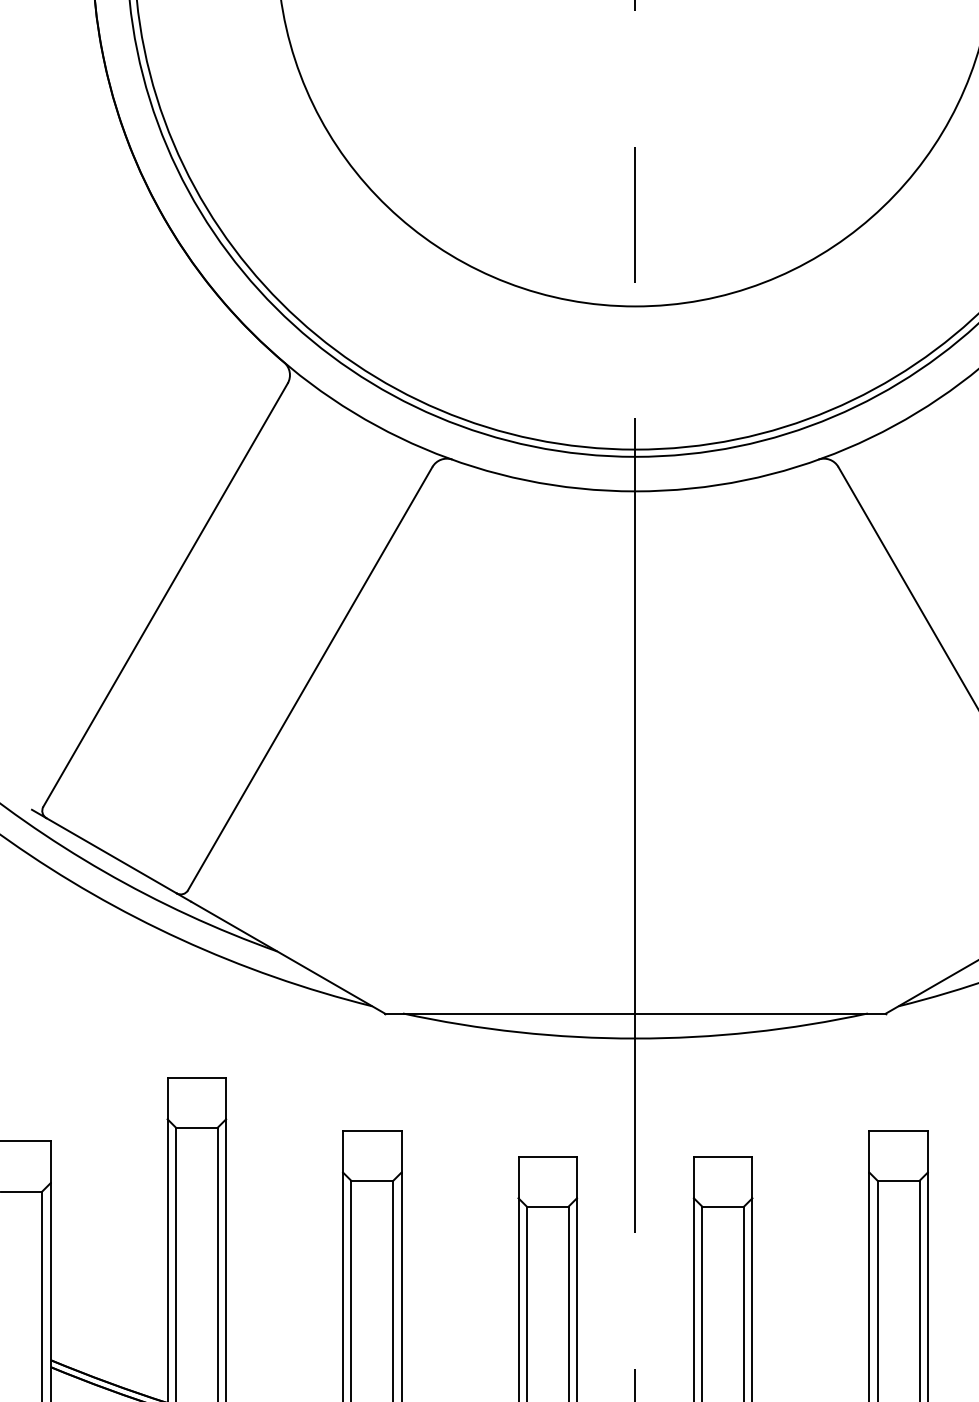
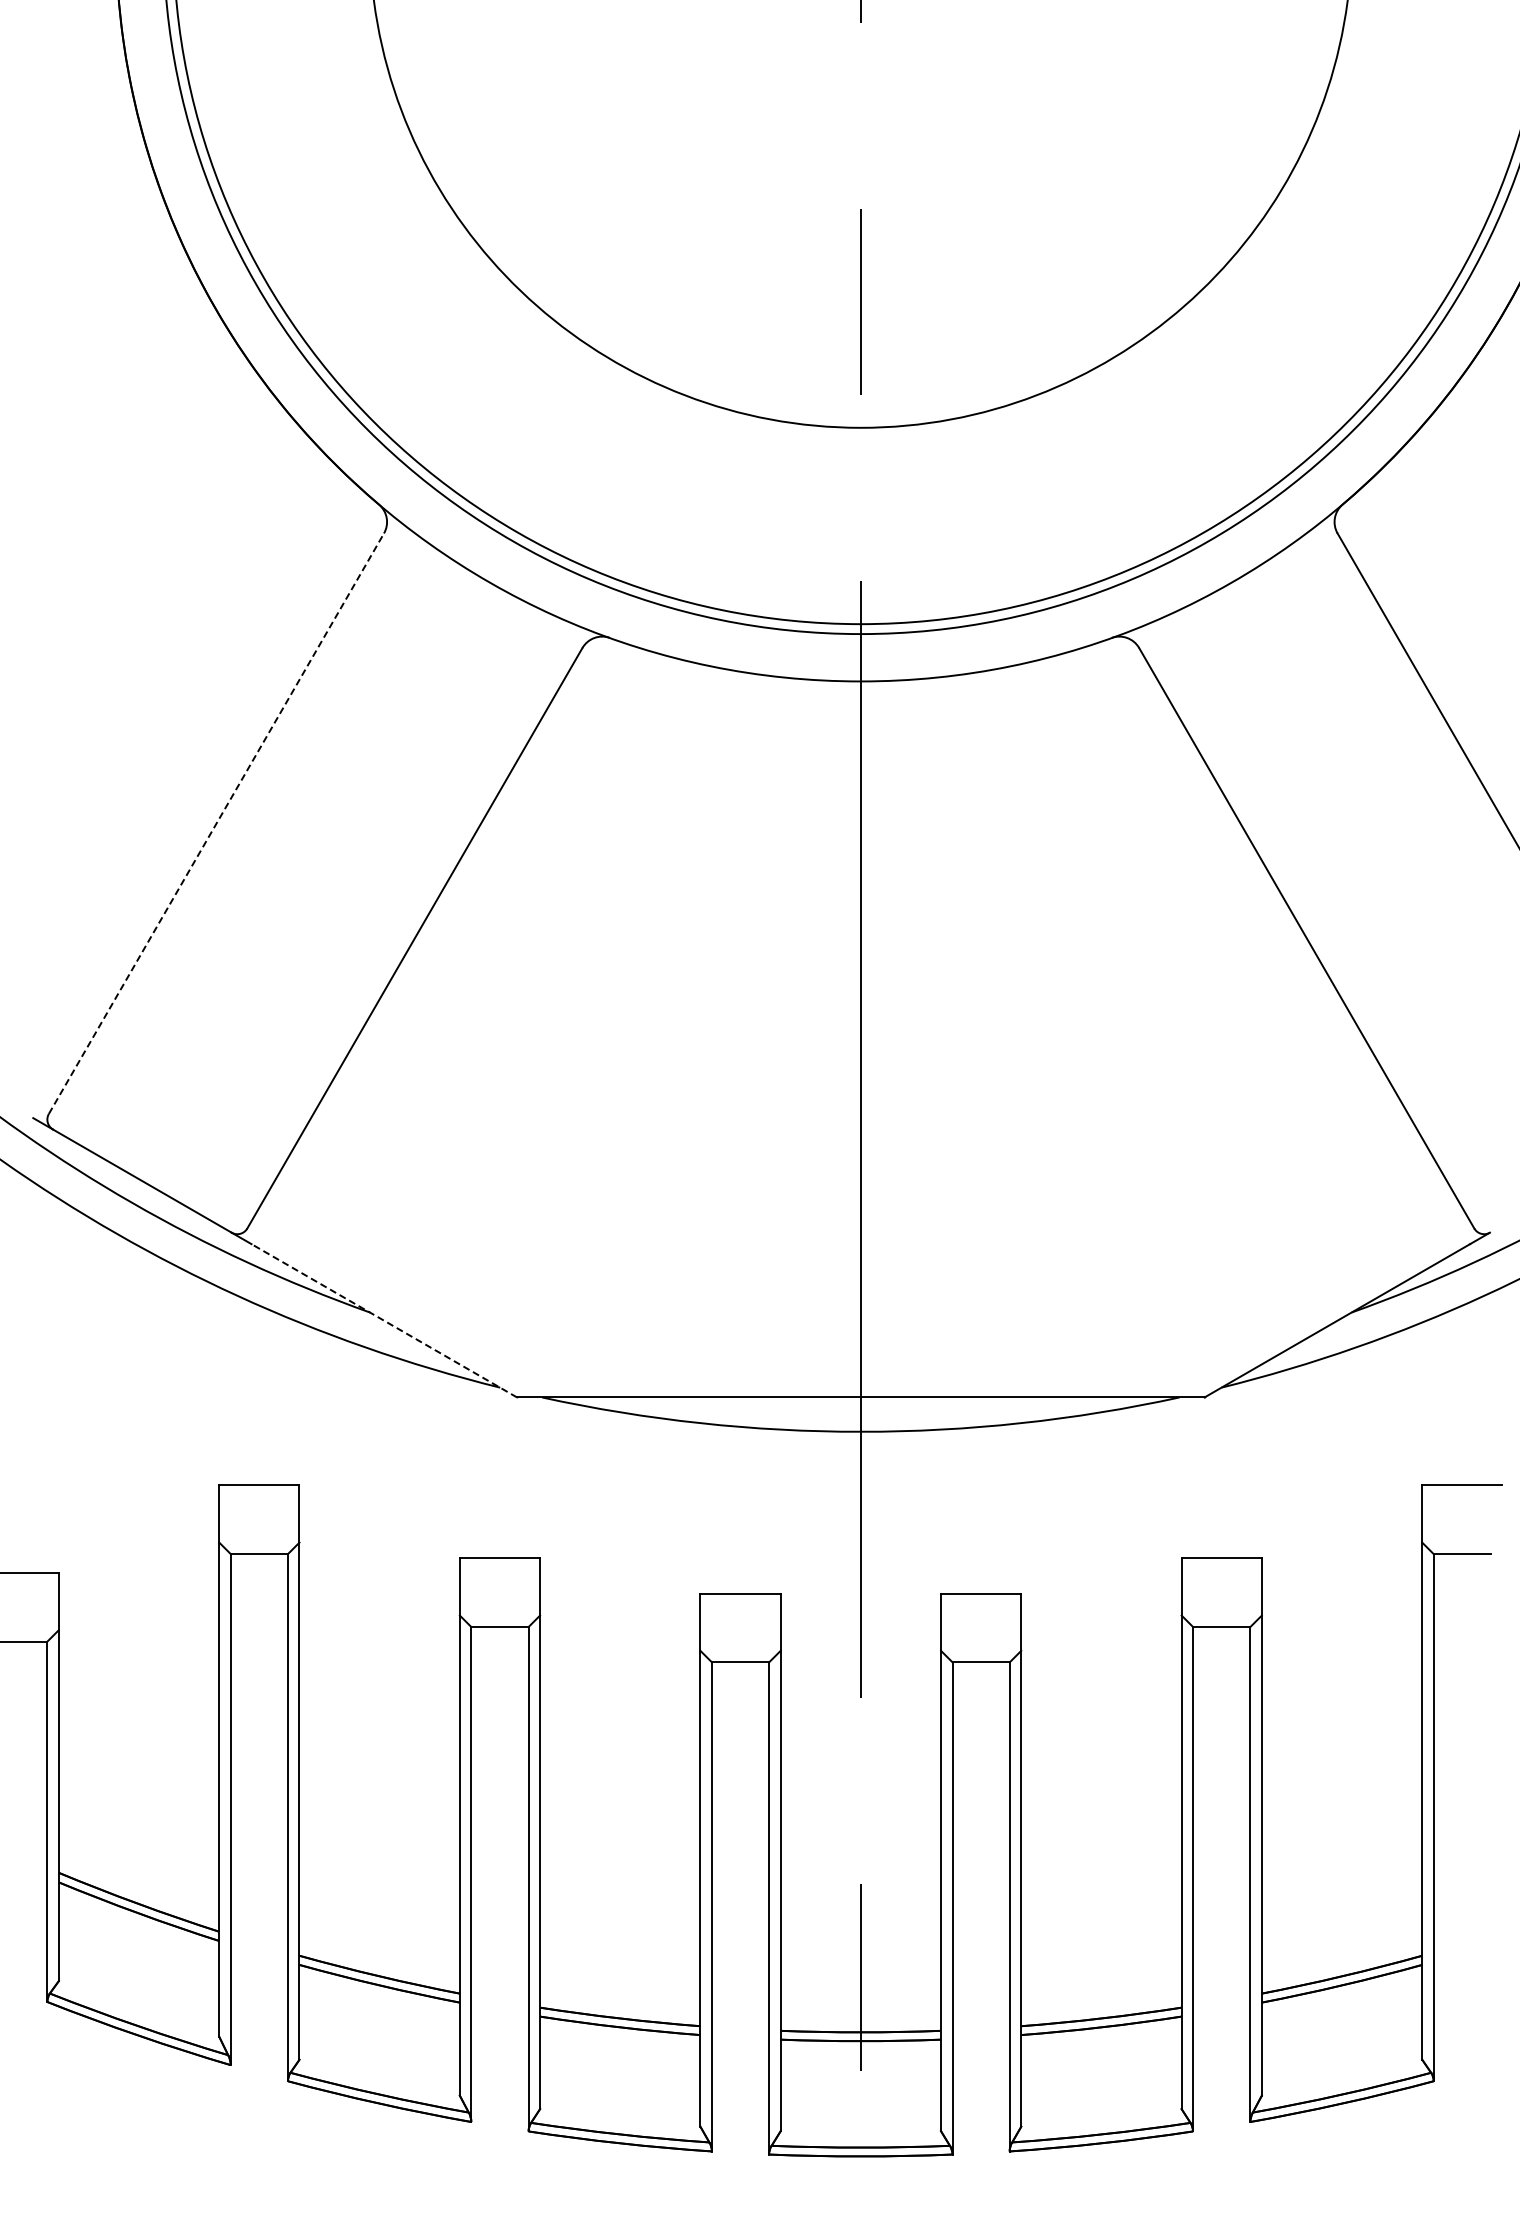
line: (165, 594) -> (216, 823), solid -> dashed
line: (287, 957) -> (383, 1320), solid -> dashed

